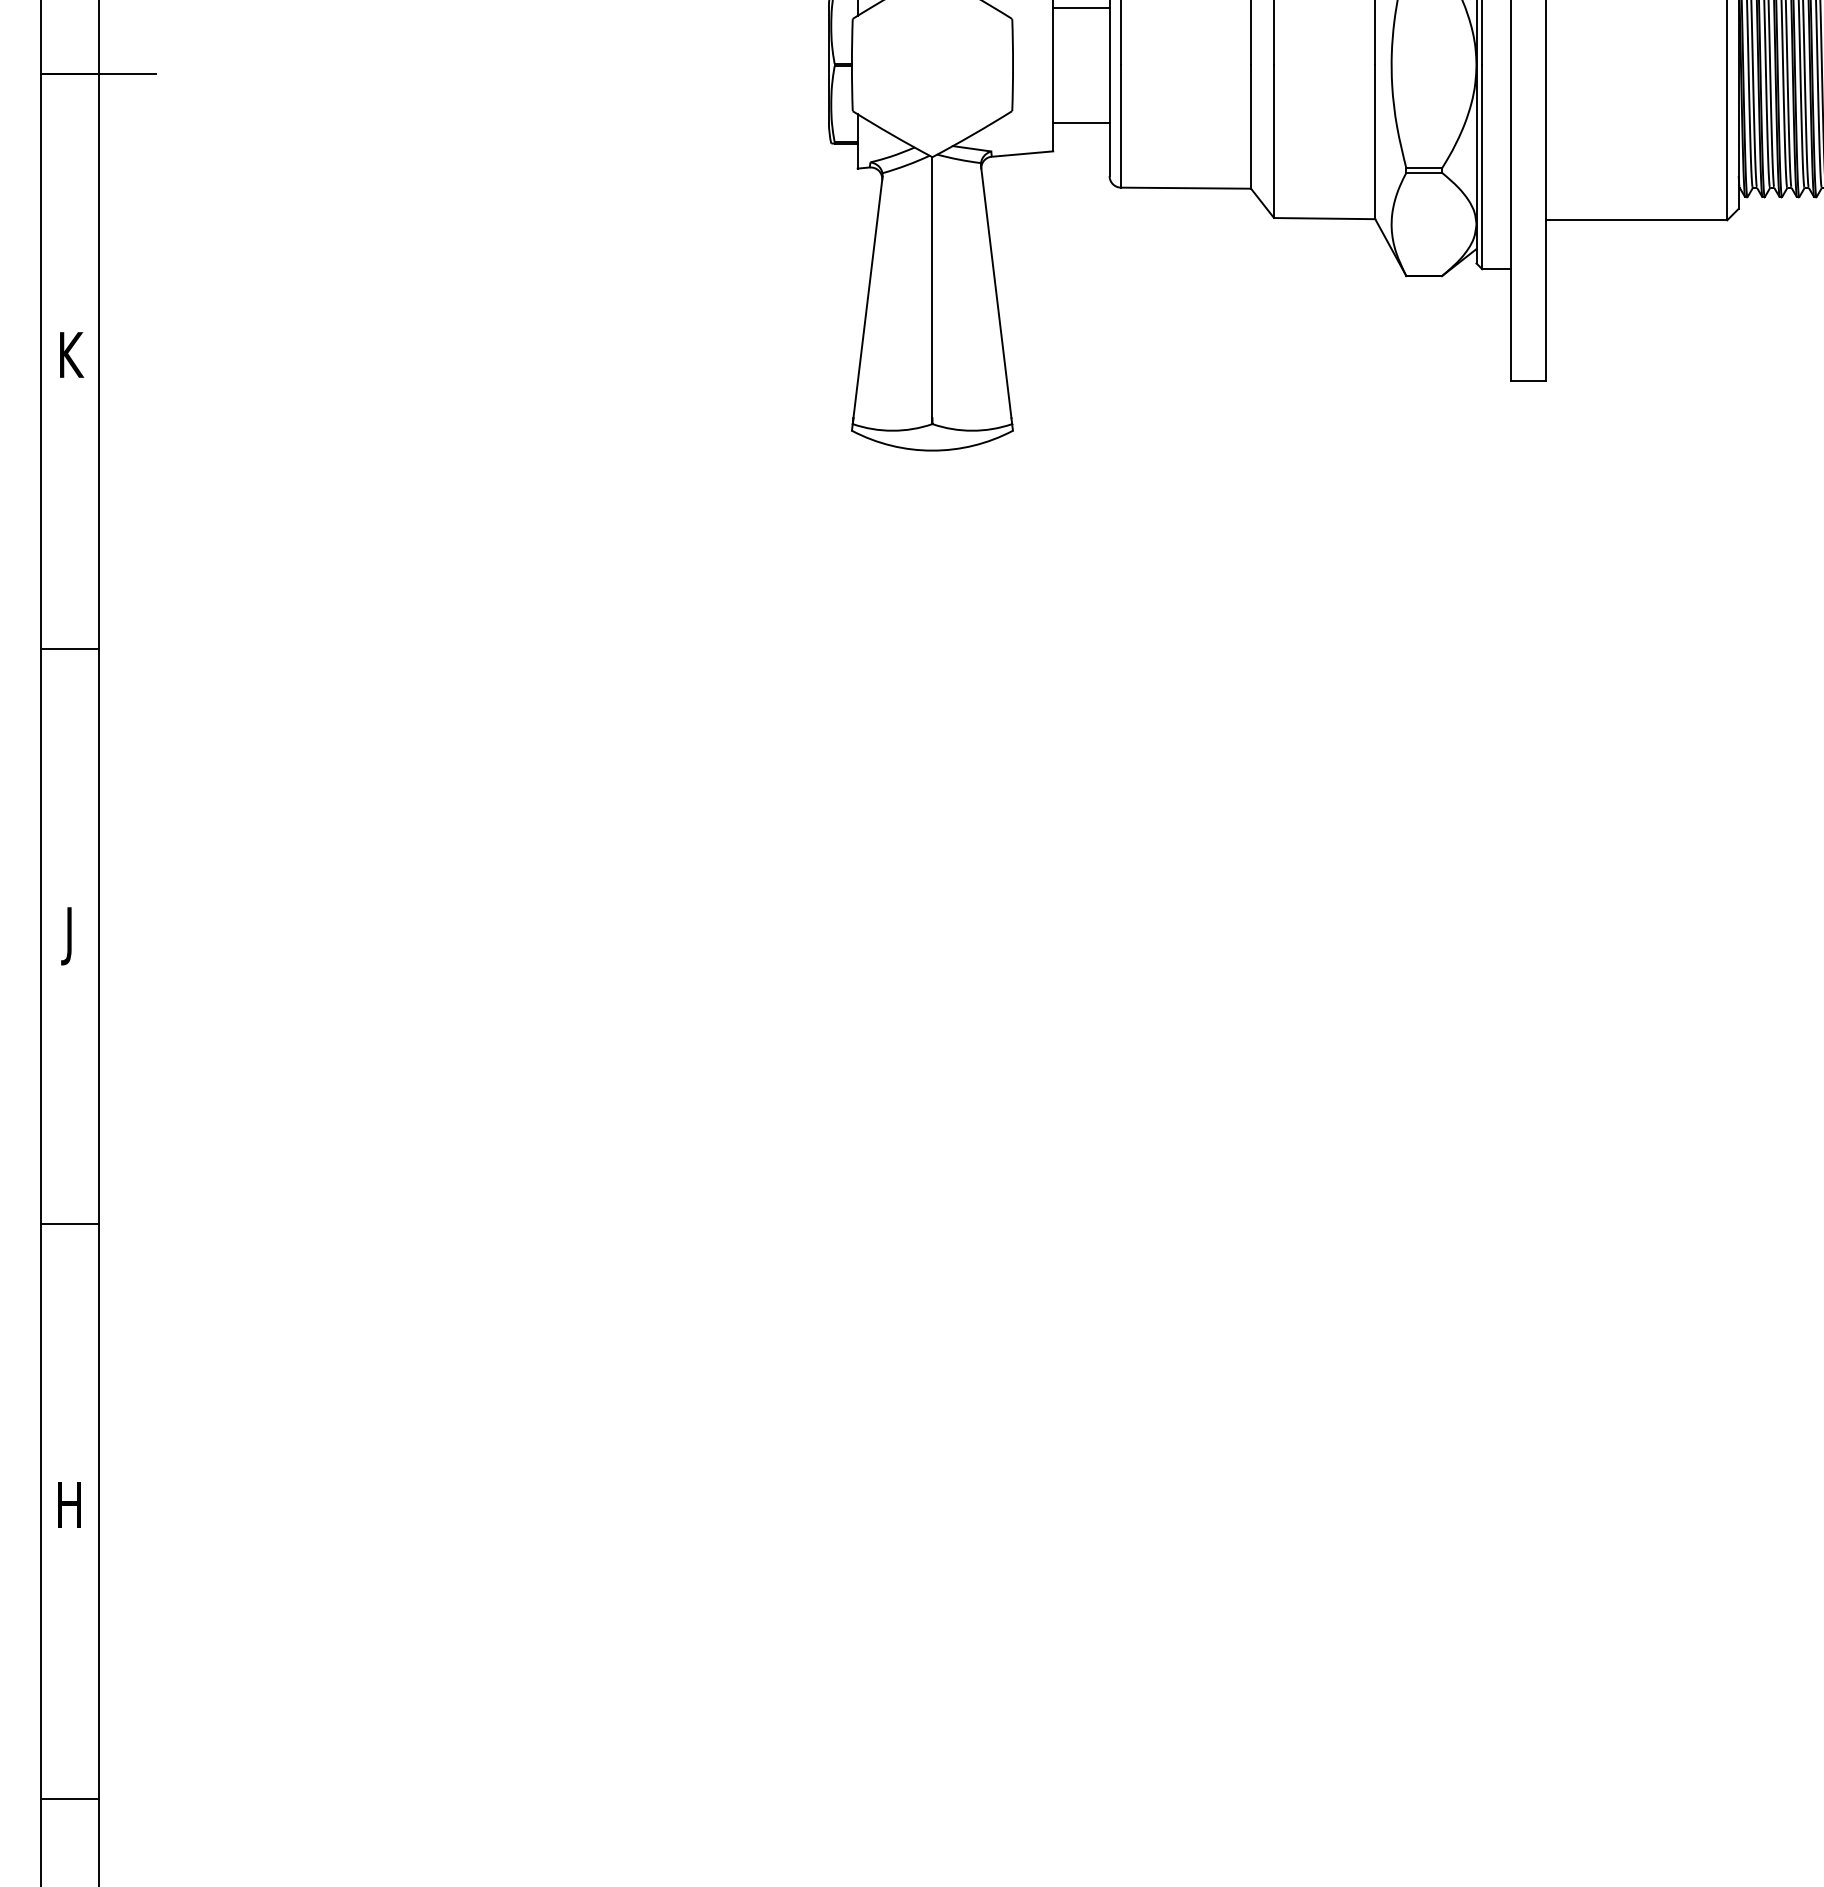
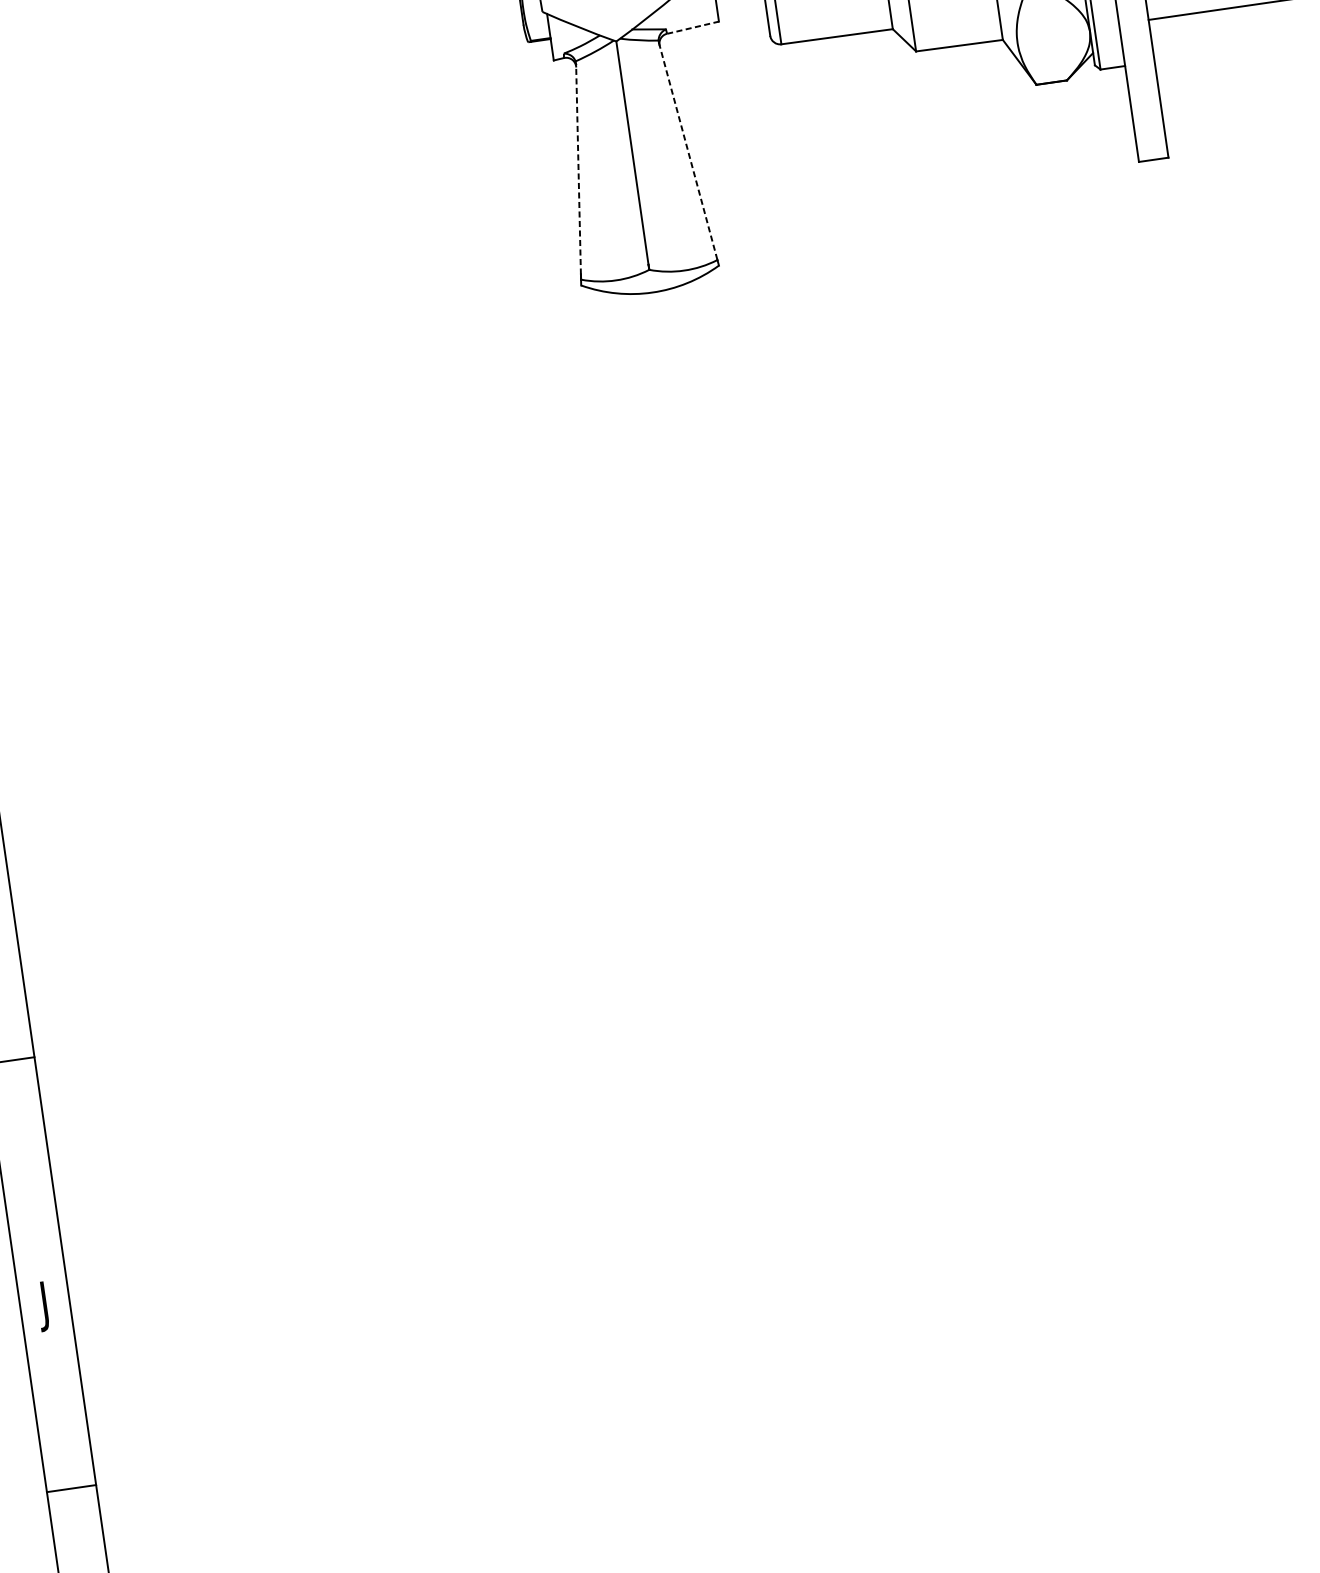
line: (1022, 154) -> (693, 28), solid -> dashed
line: (996, 292) -> (687, 149), solid -> dashed
line: (868, 297) -> (578, 169), solid -> dashed
text: (69, 1511) -> (45, 1306), H -> J
line: (69, 1799) -> (71, 1488), moved

